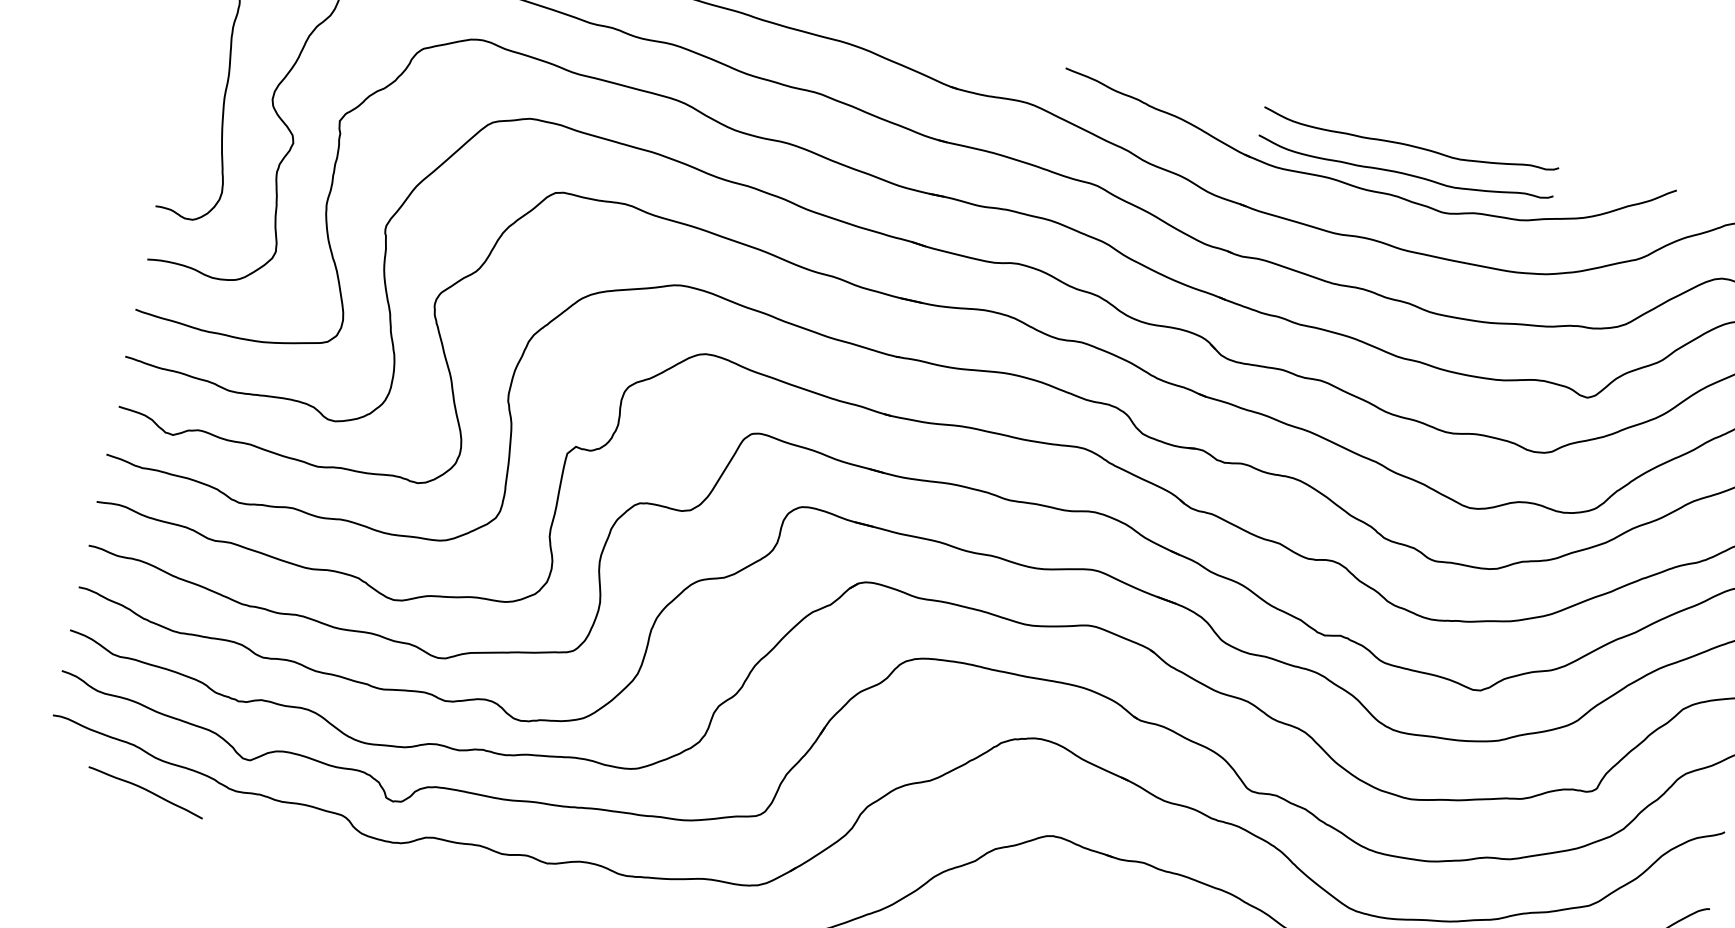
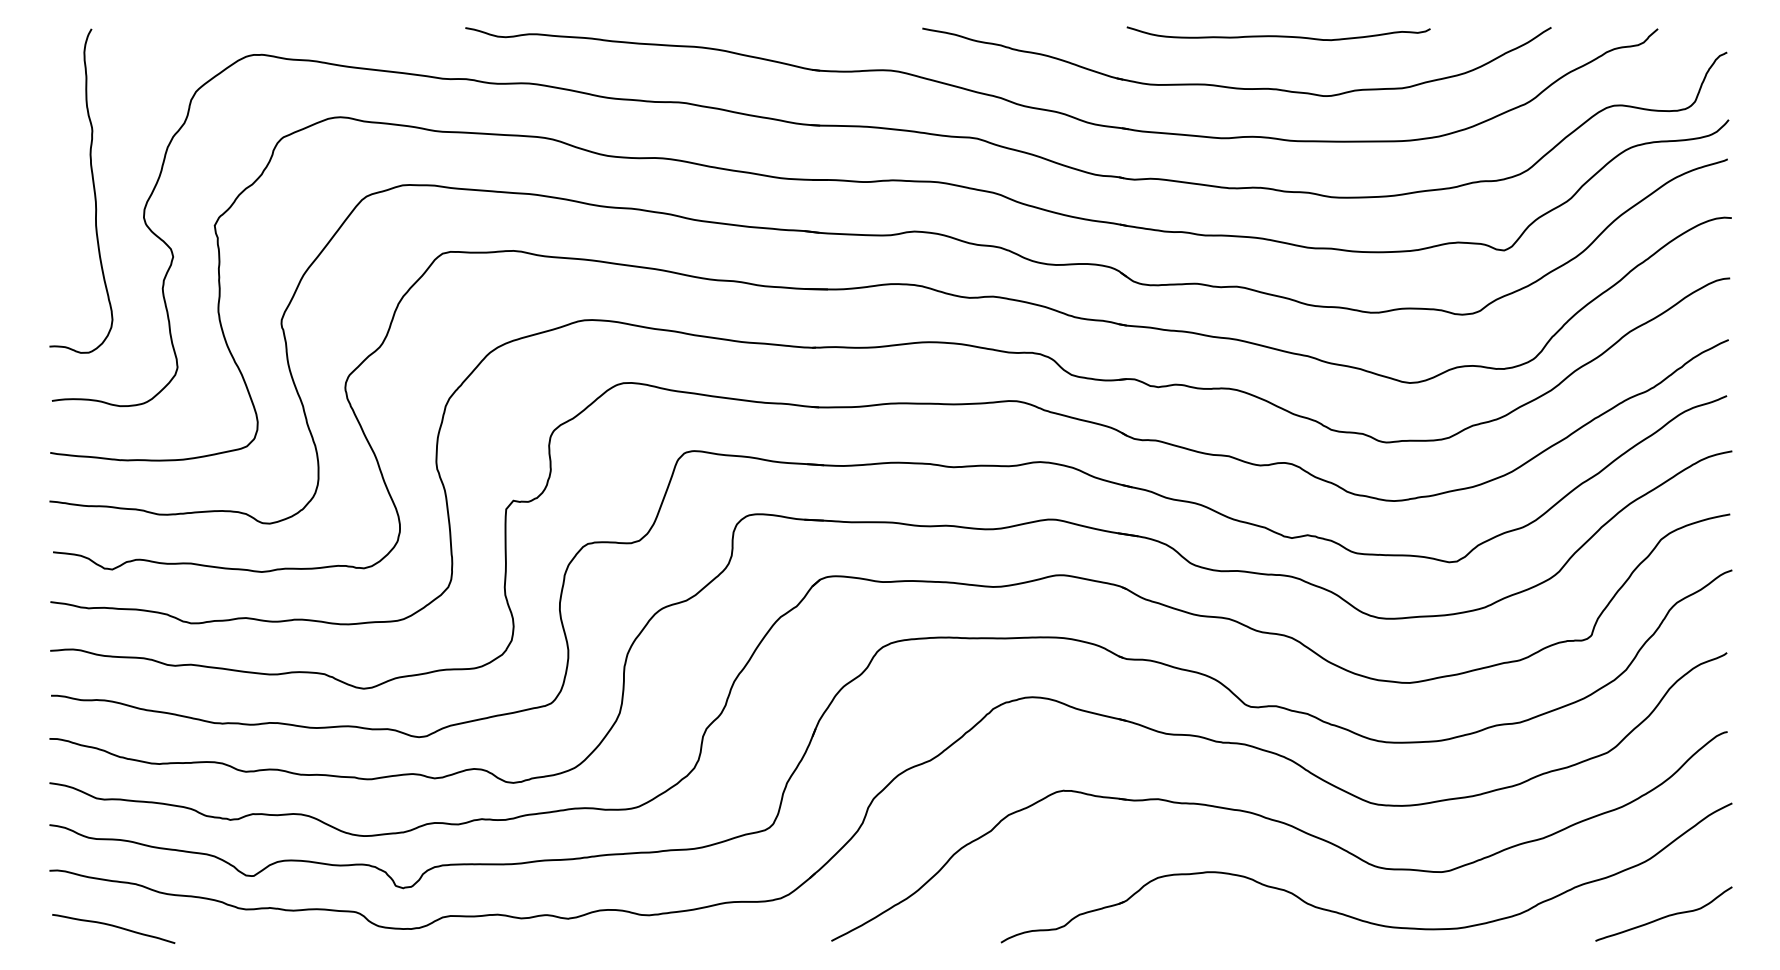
curve: (1404, 172) -> (1278, 64), removed
curve: (146, 791) -> (114, 927), moved

